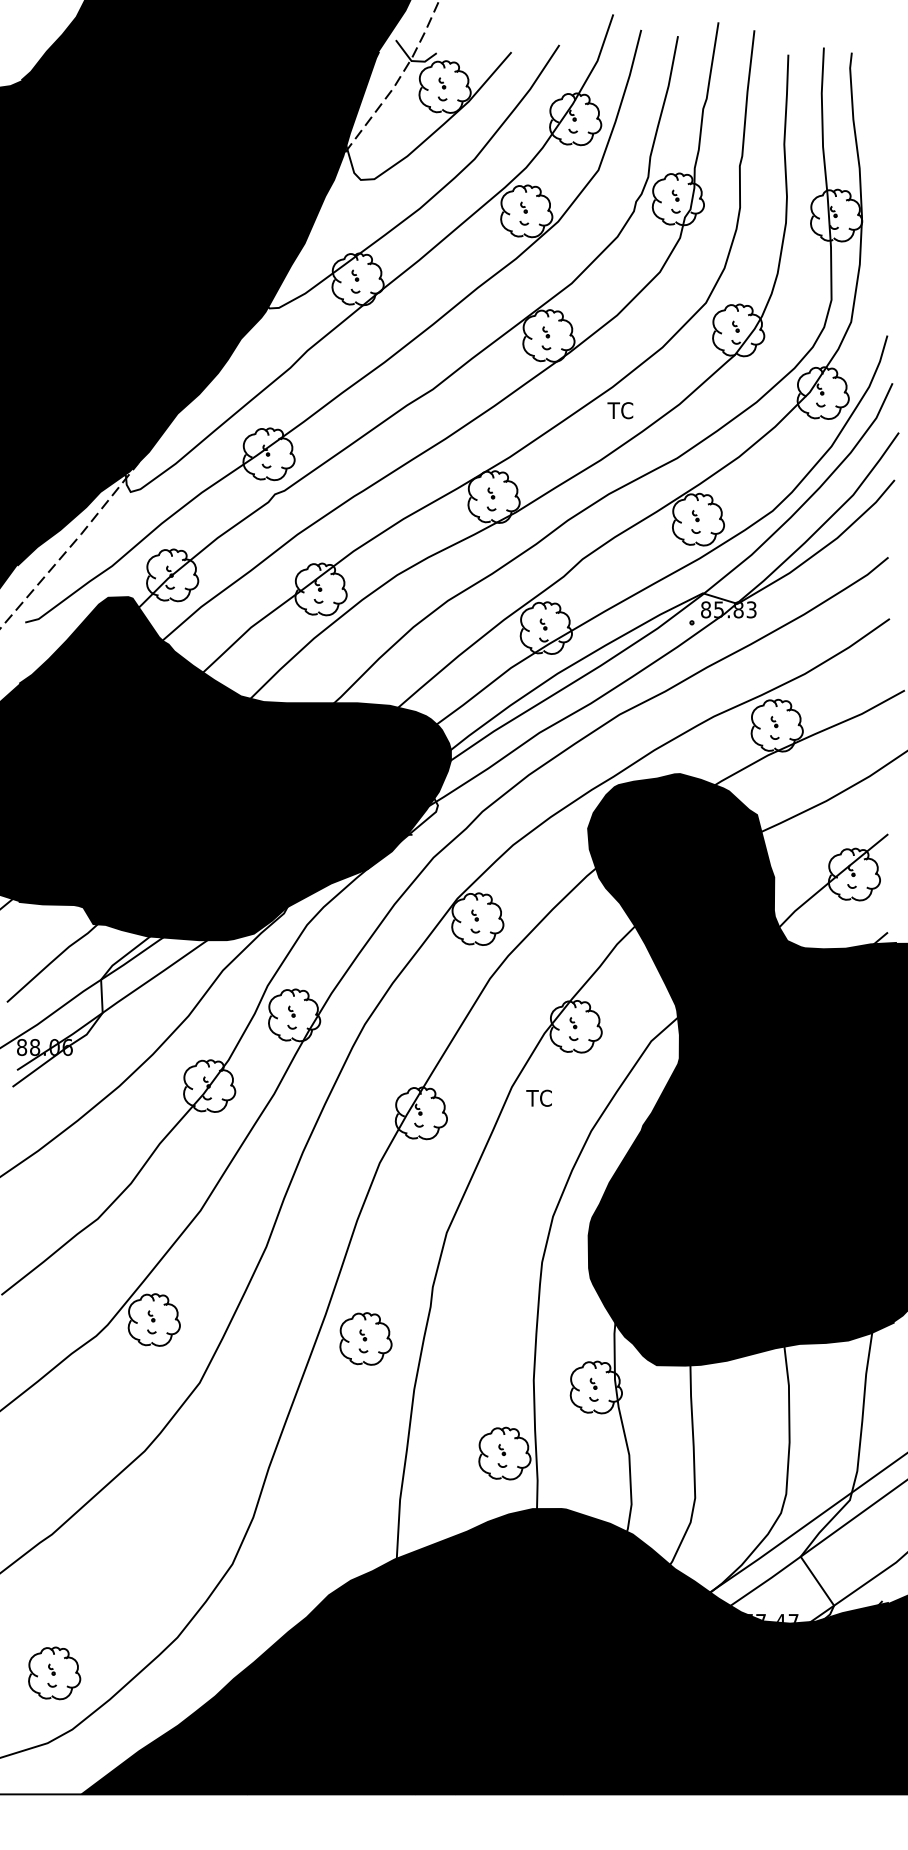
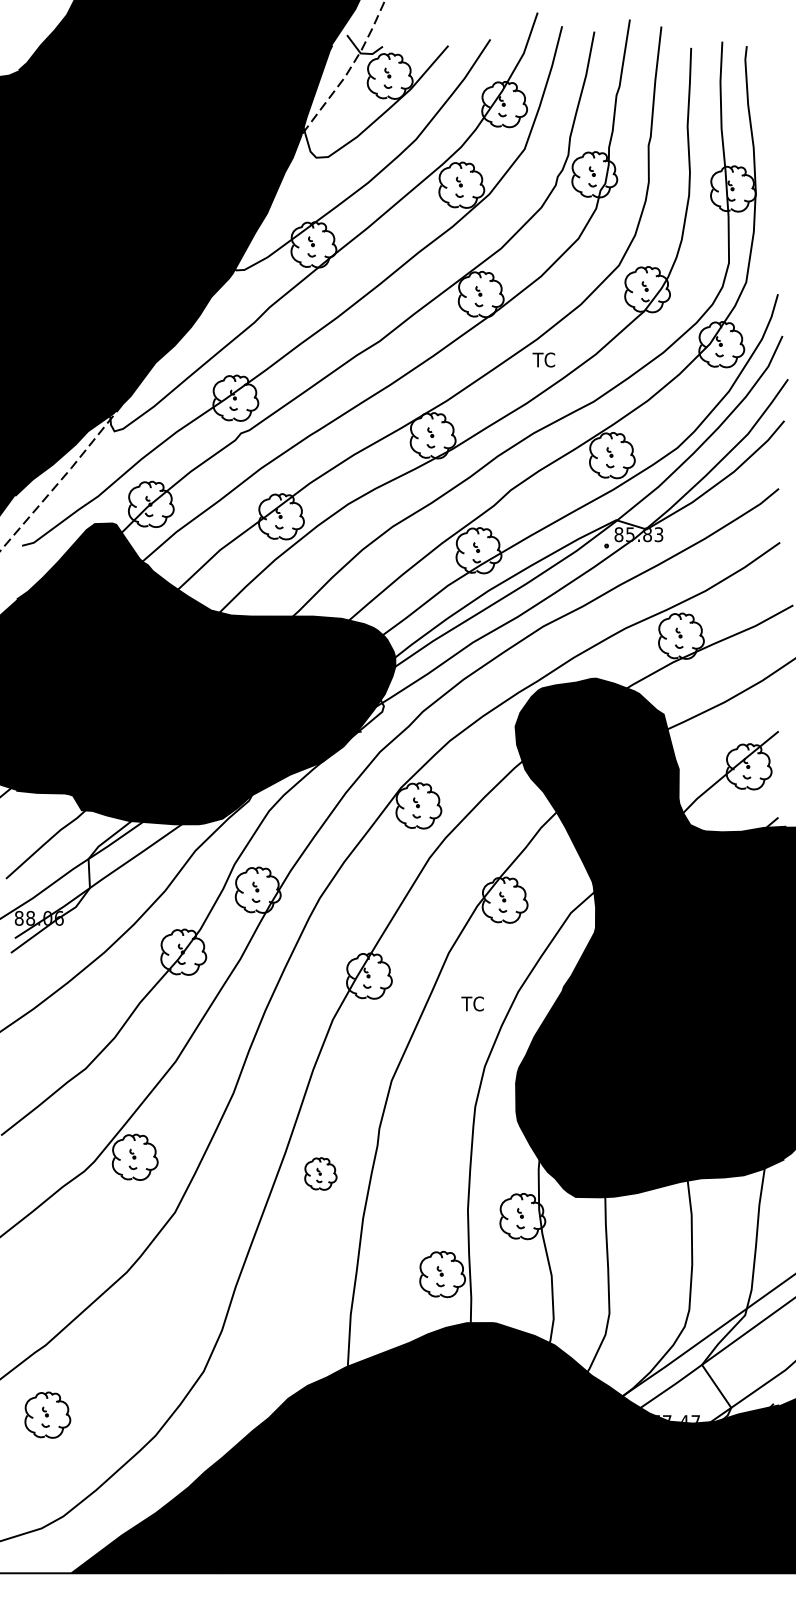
text: (538, 1097) -> (472, 1003), moved
part: (365, 1338) -> (320, 1173), size x0.7
part: (54, 1672) -> (47, 1414), moved

